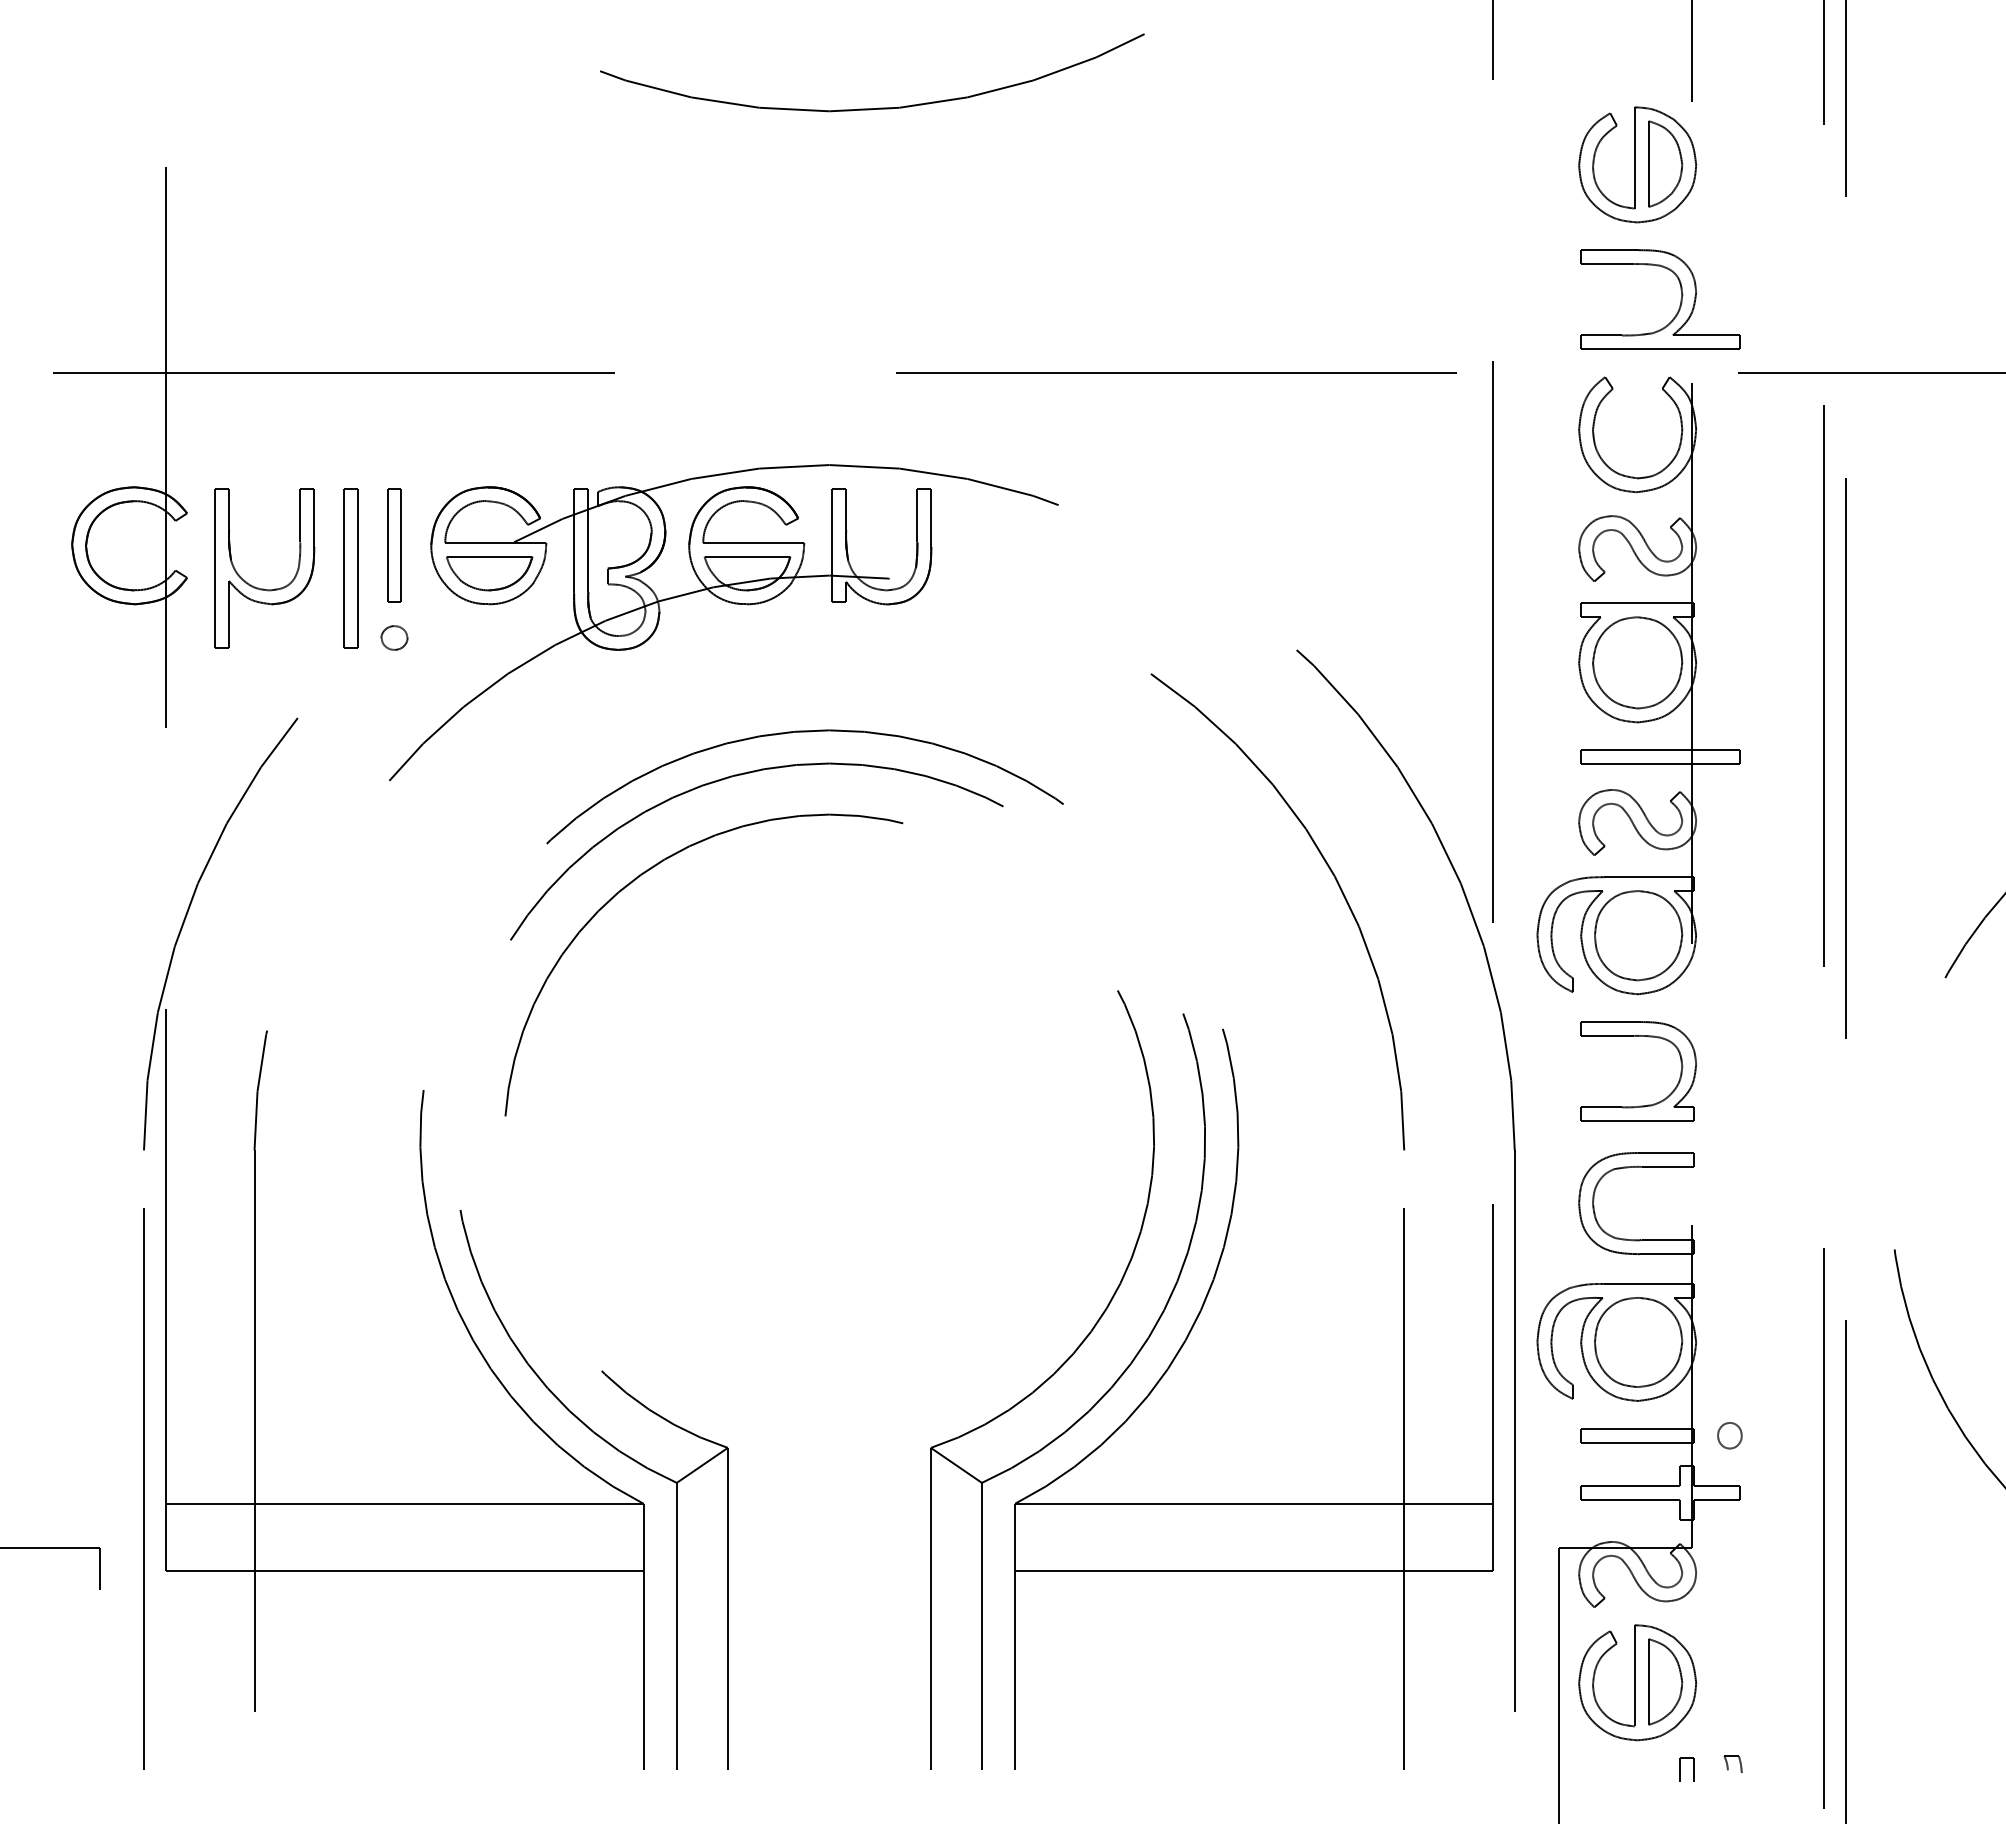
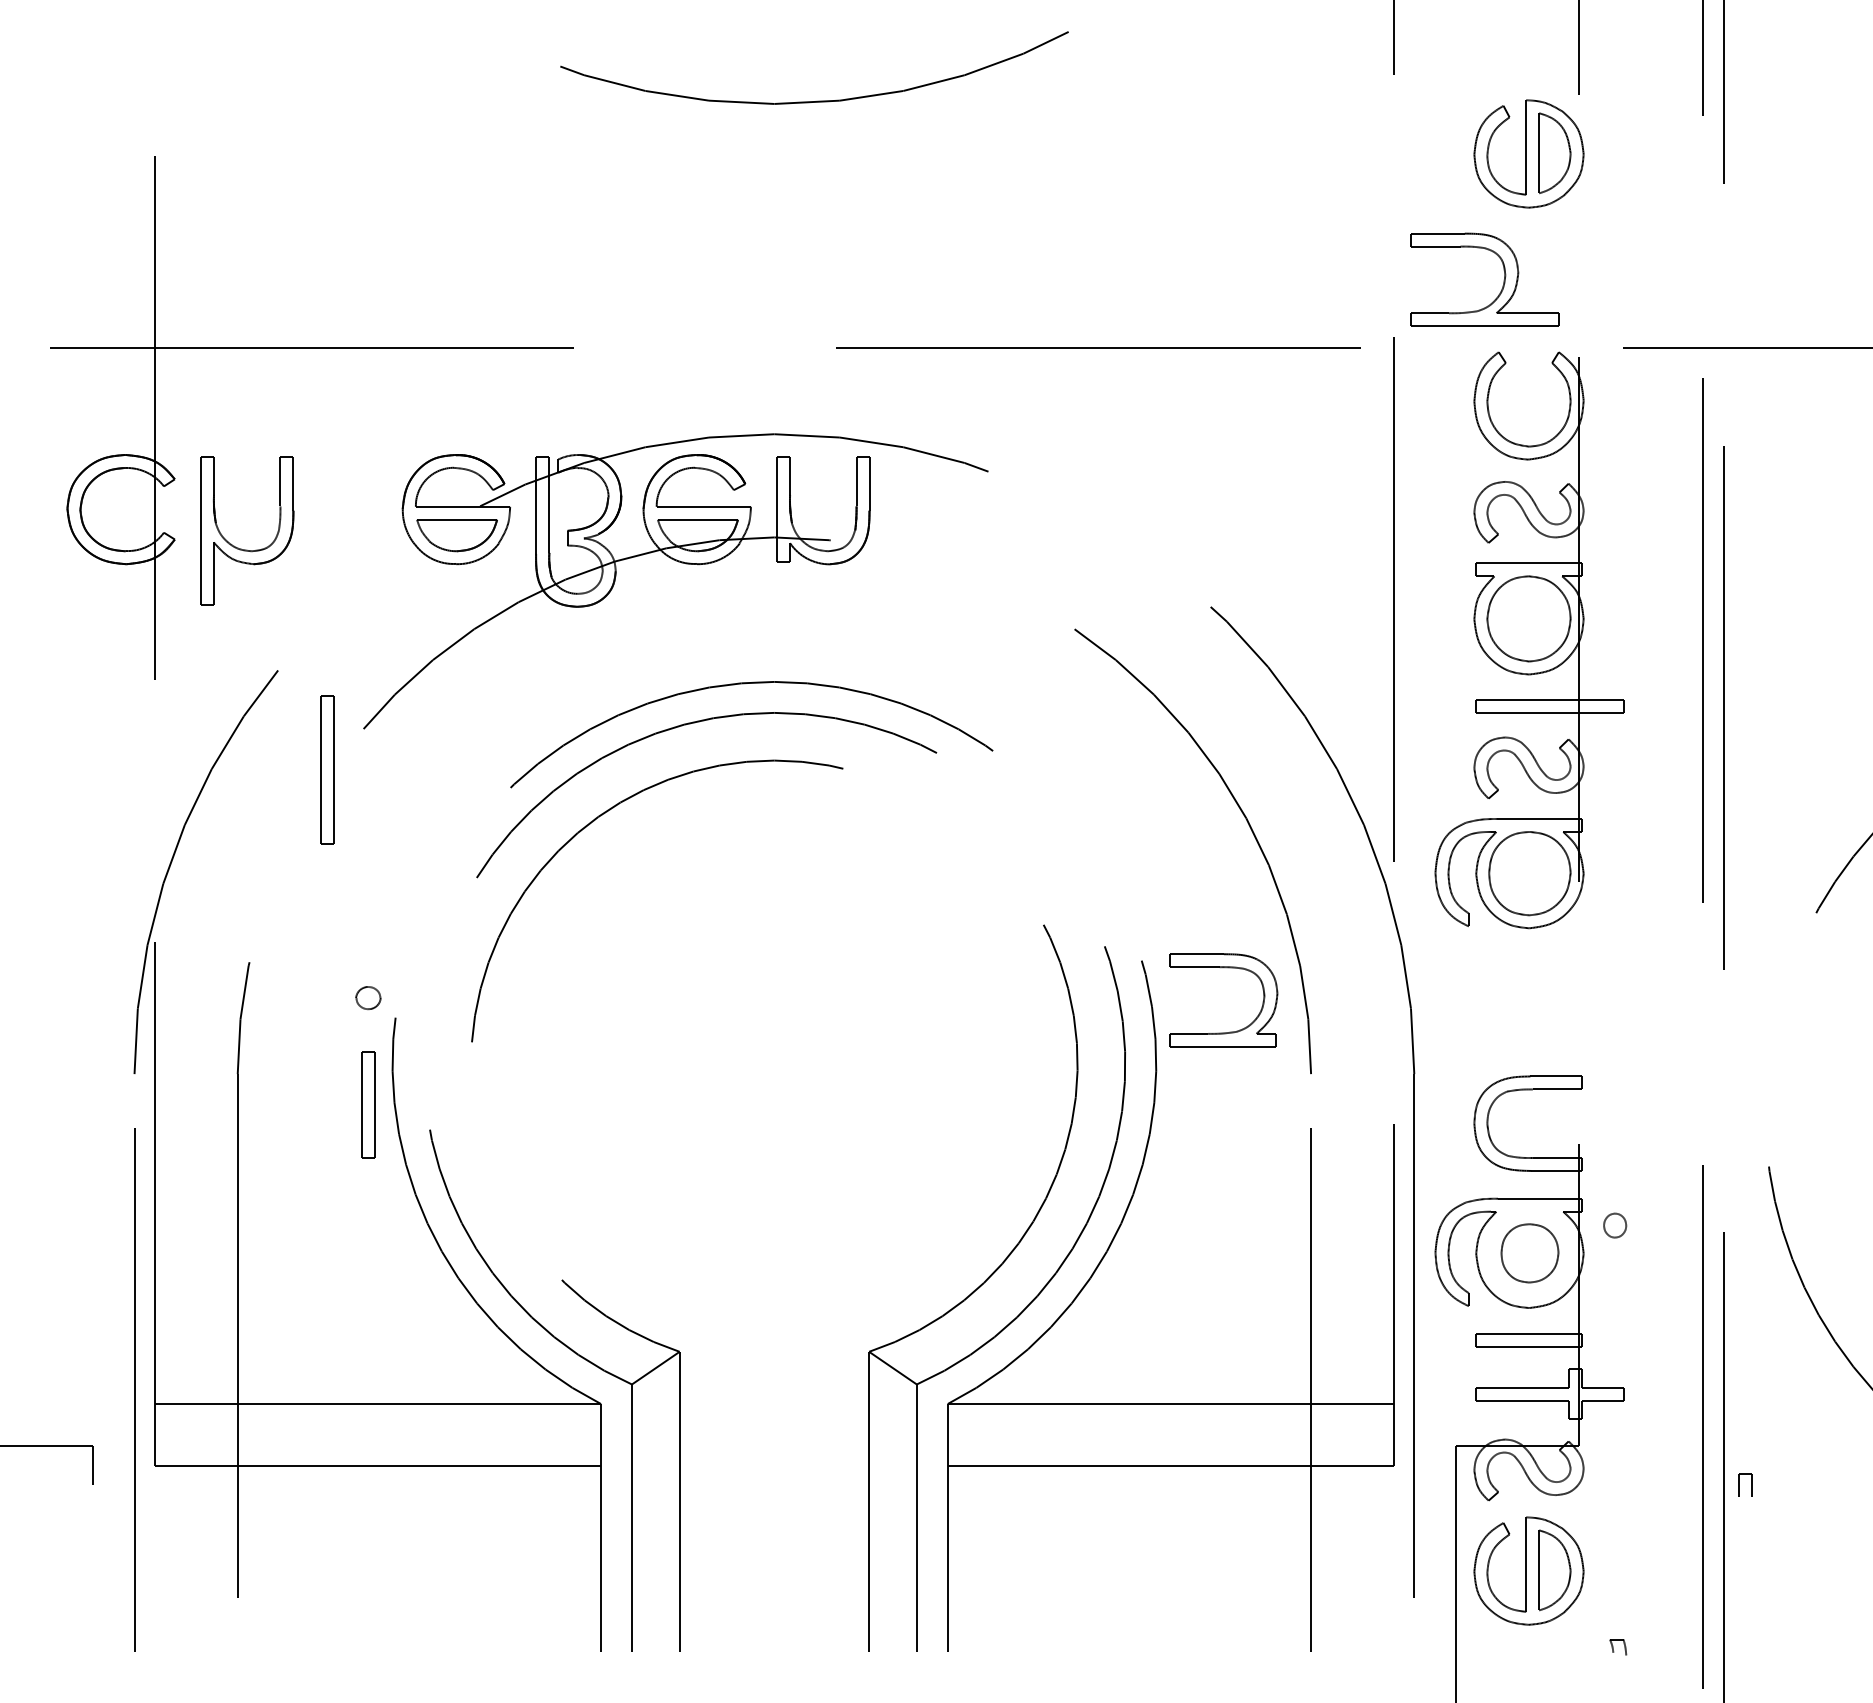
part: (1679, 305) -> (1502, 285), moved
part: (394, 545) -> (368, 1104), moved
part: (350, 568) -> (327, 769), moved
part: (394, 637) -> (368, 997), moved
part: (1639, 1105) -> (1224, 1032), moved
part: (1638, 1342) -> (1529, 1253), size x0.7
part: (1729, 1435) -> (1614, 1225), moved
part: (1686, 1769) -> (1744, 1484), moved

